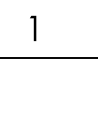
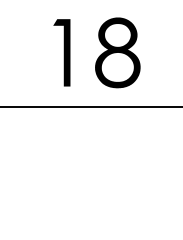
part: (32, 28) -> (60, 52), size x1.43
part: (63, 28) -> (118, 52), added

